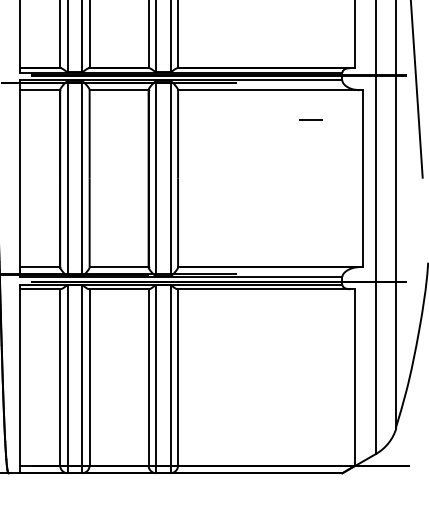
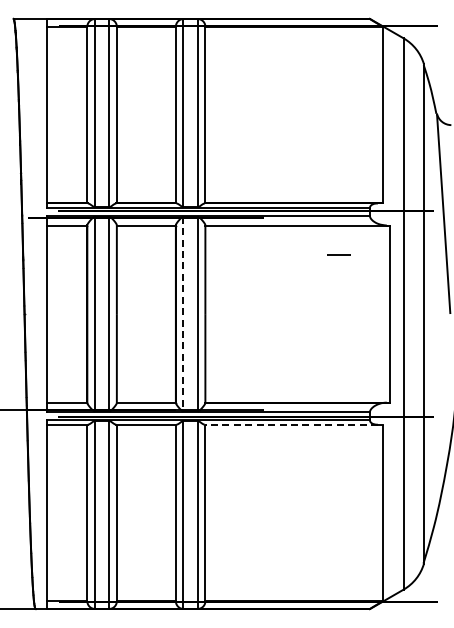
line: (156, 179) -> (183, 314), solid -> dashed
line: (264, 288) -> (291, 424), solid -> dashed

